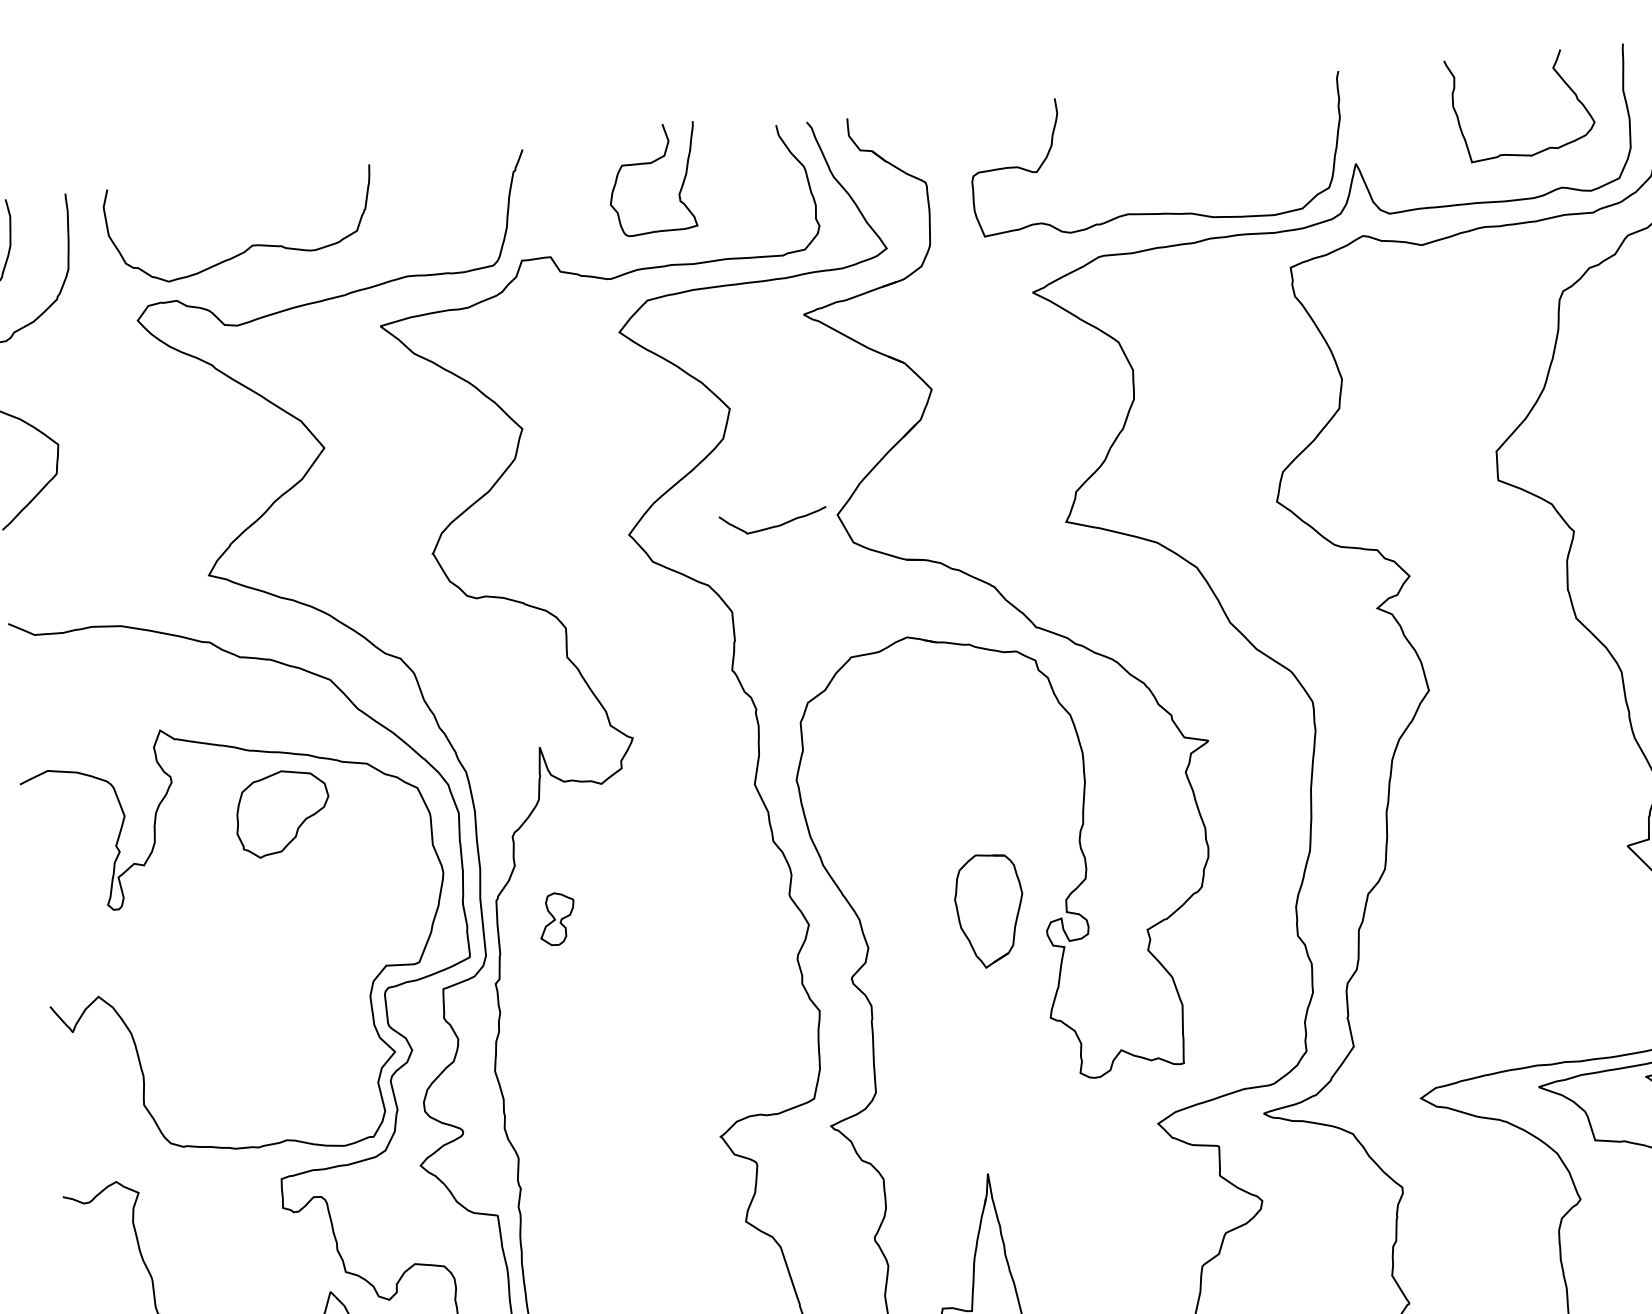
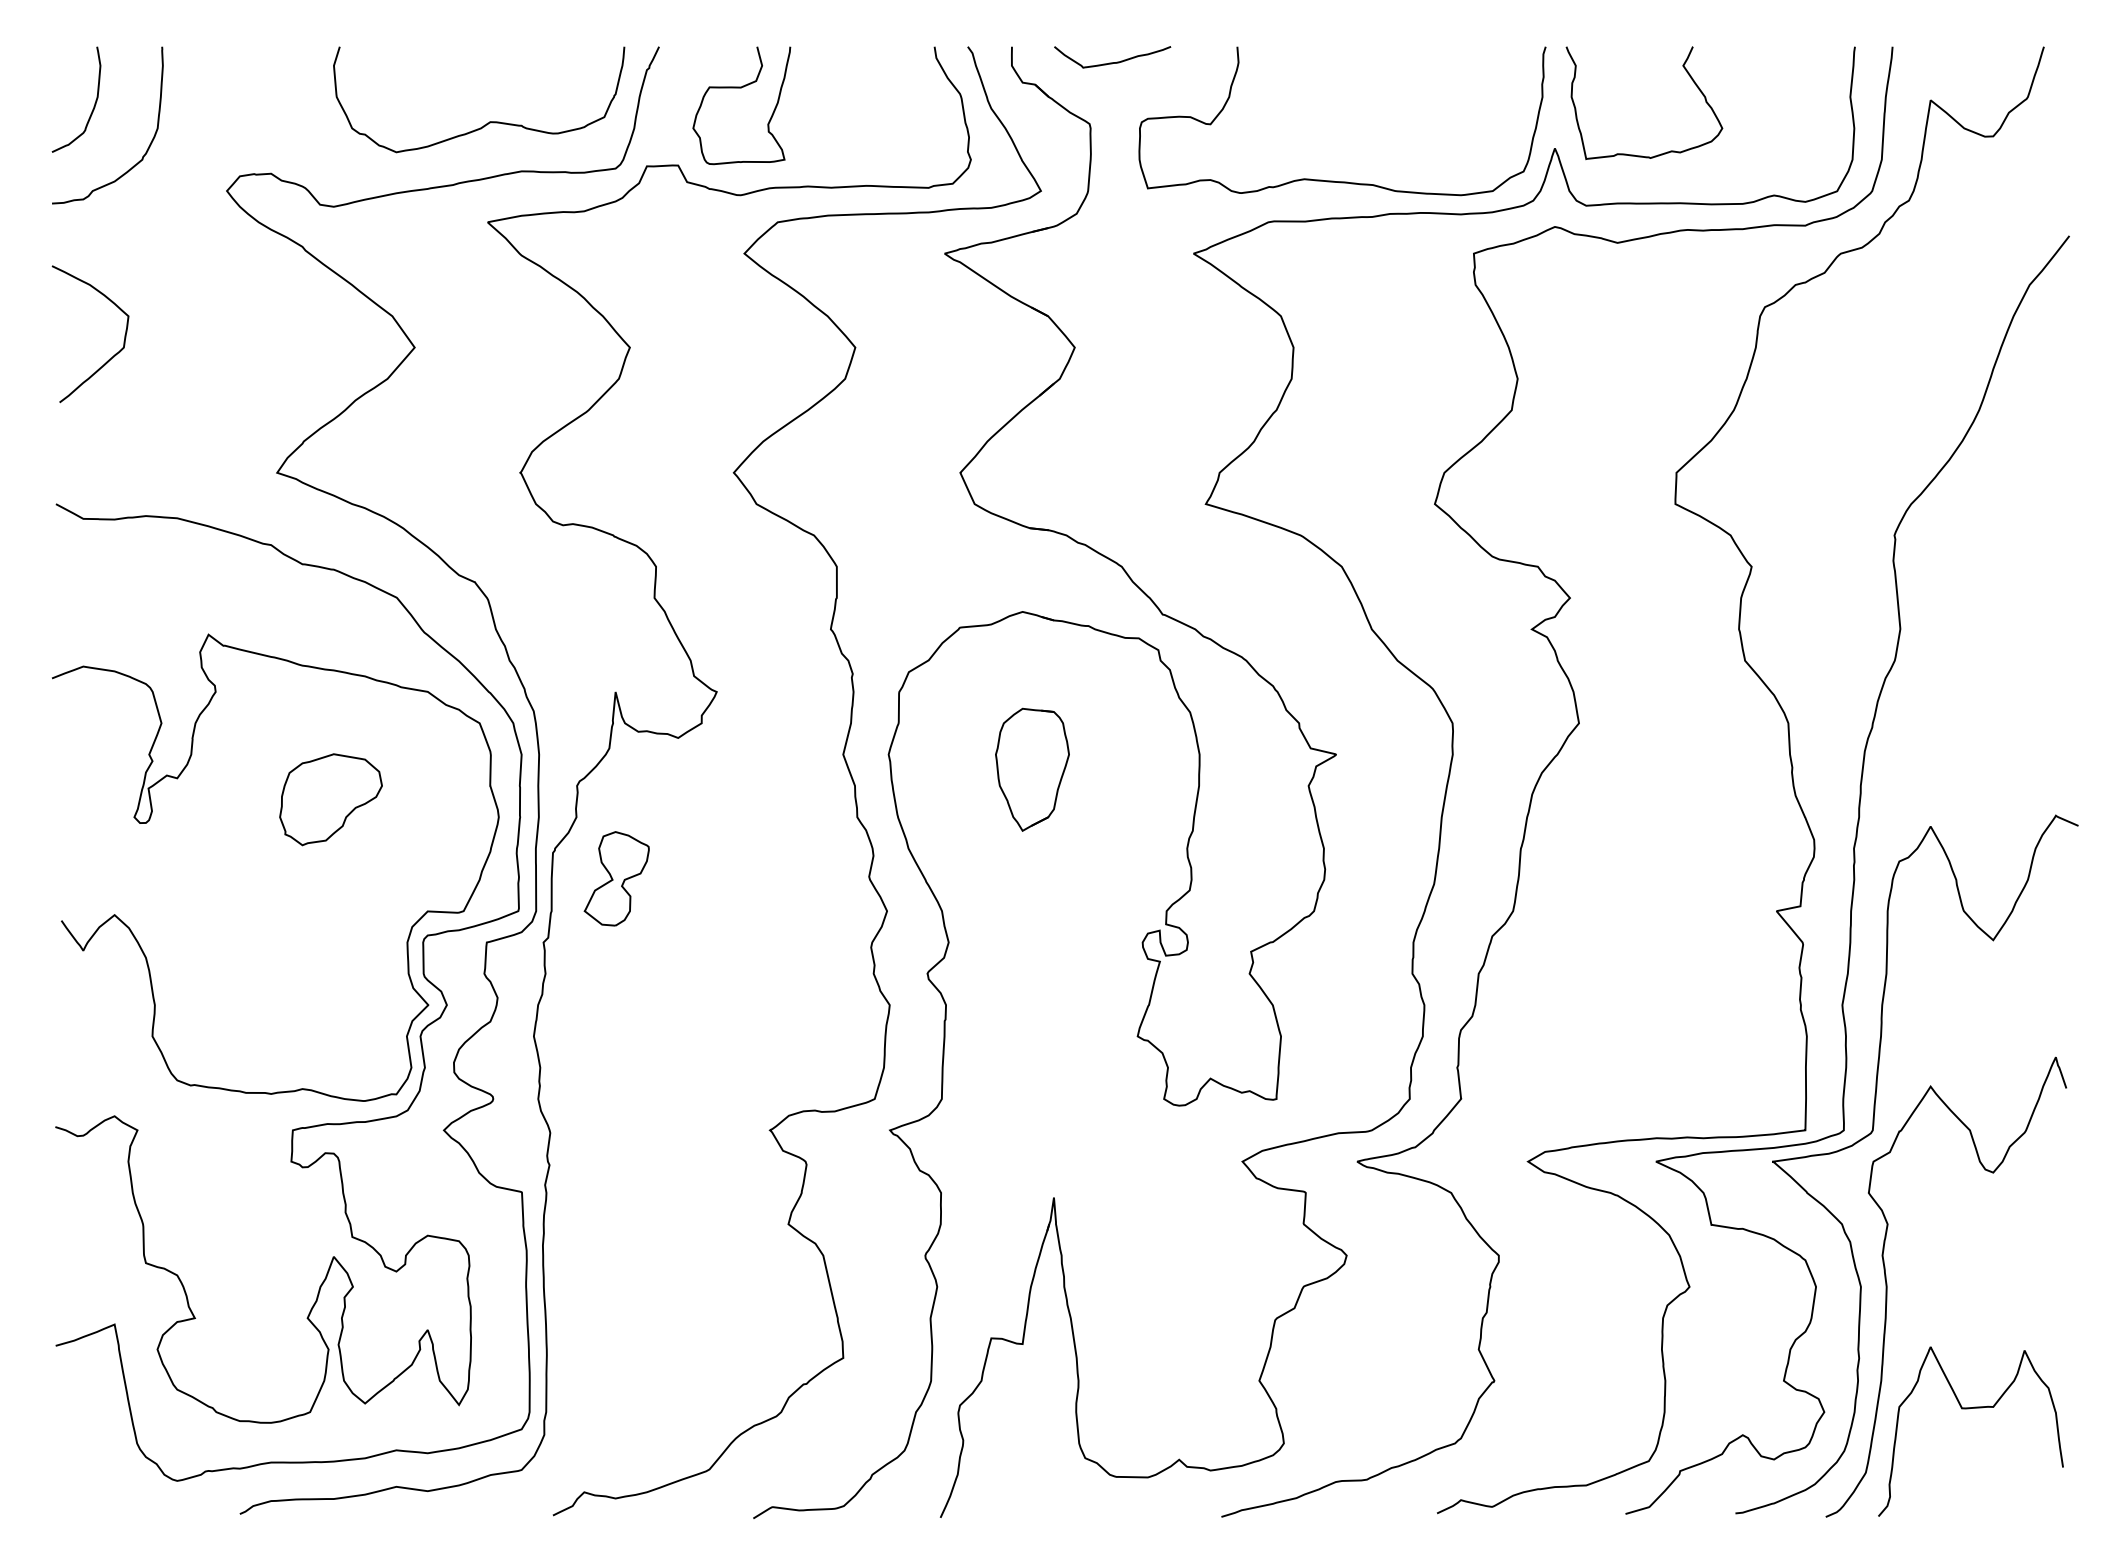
curve: (1516, 153) -> (1634, 154), moved
curve: (651, 163) -> (741, 88), moved
curve: (251, 245) -> (489, 121), moved
curve: (773, 526) -> (1112, 62), moved
part: (282, 813) -> (330, 799), moved
part: (989, 910) -> (1032, 769), moved
part: (557, 918) -> (616, 878), size x1.67

